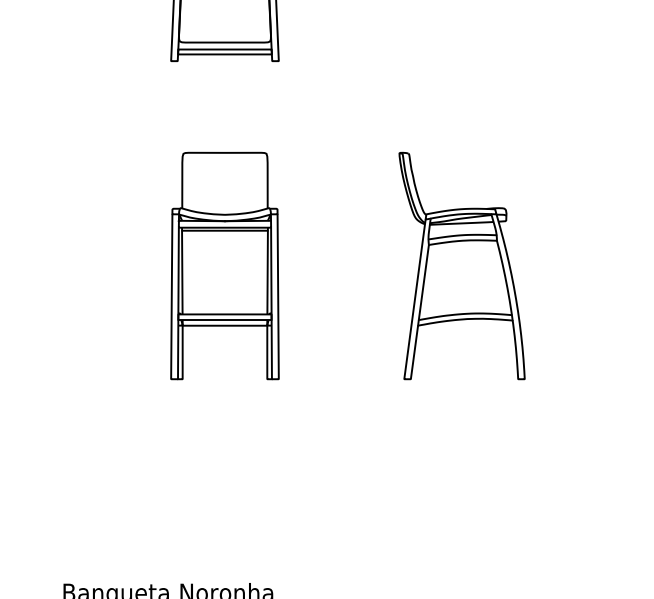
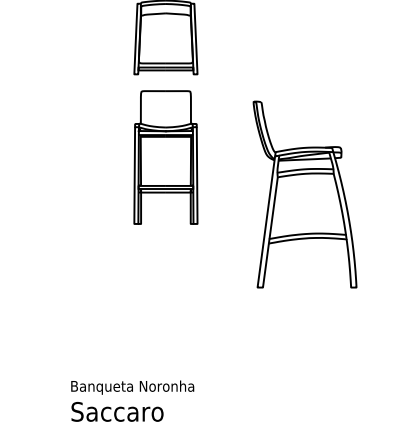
part: (224, 265) -> (165, 157), moved
part: (461, 265) -> (304, 194), size x1.4

